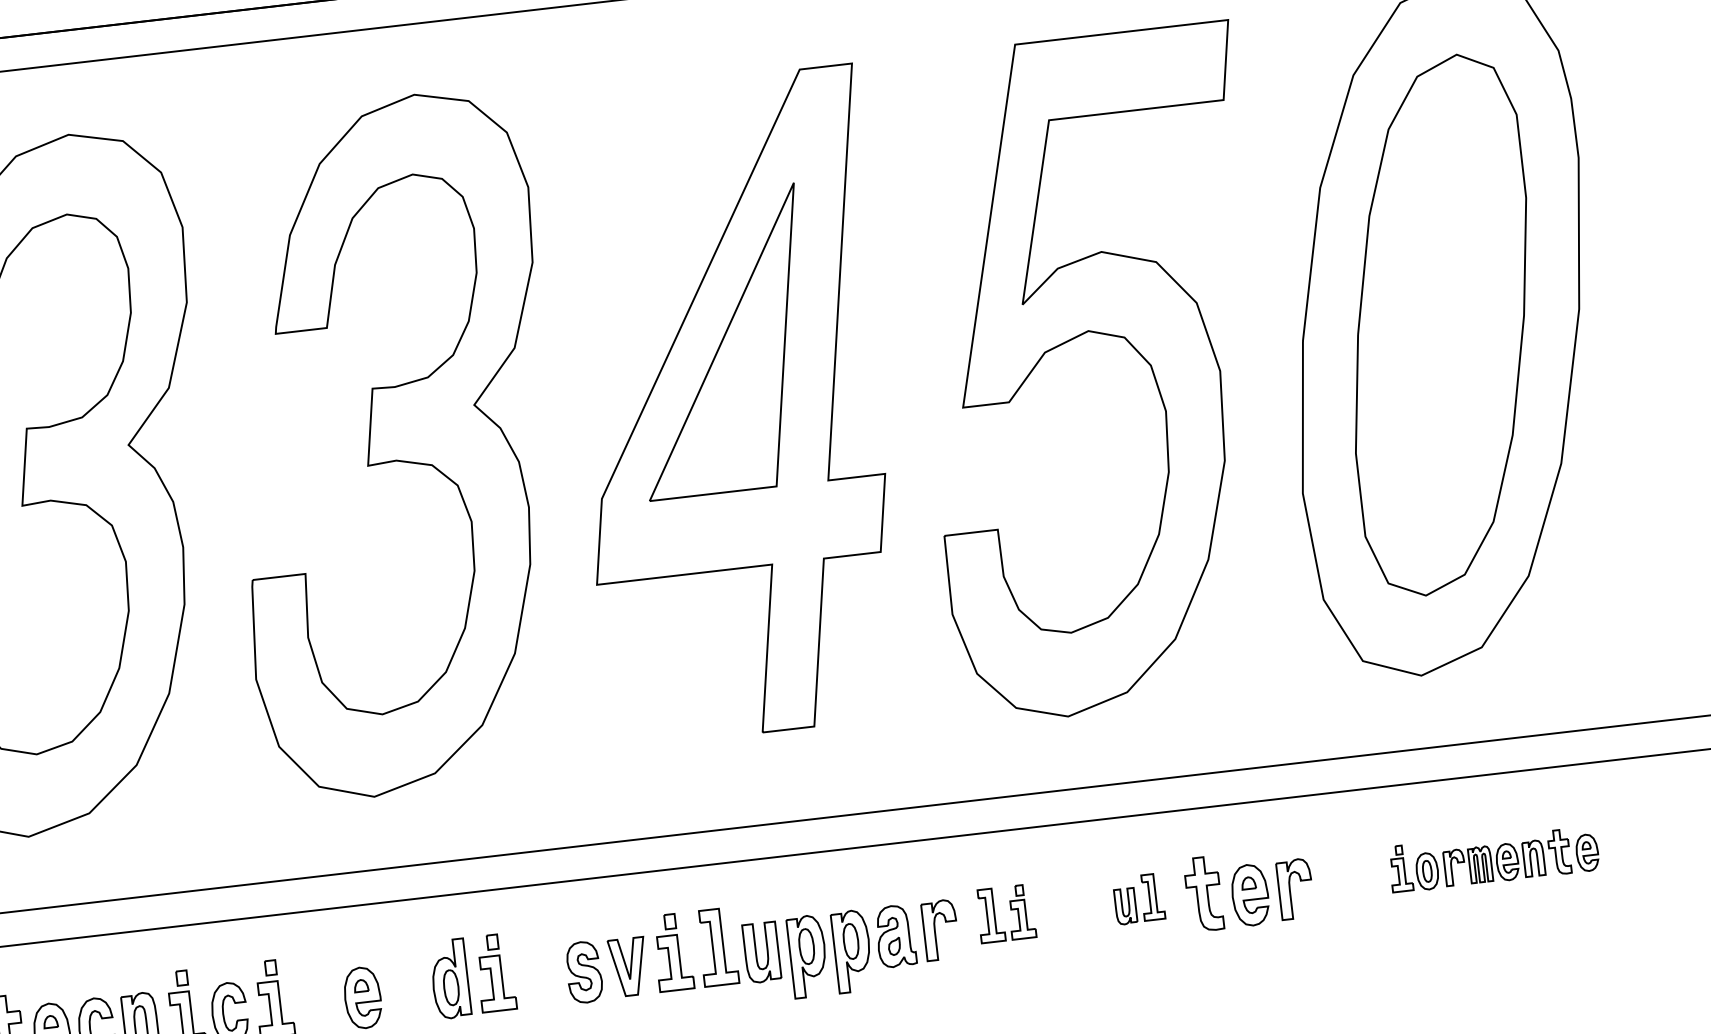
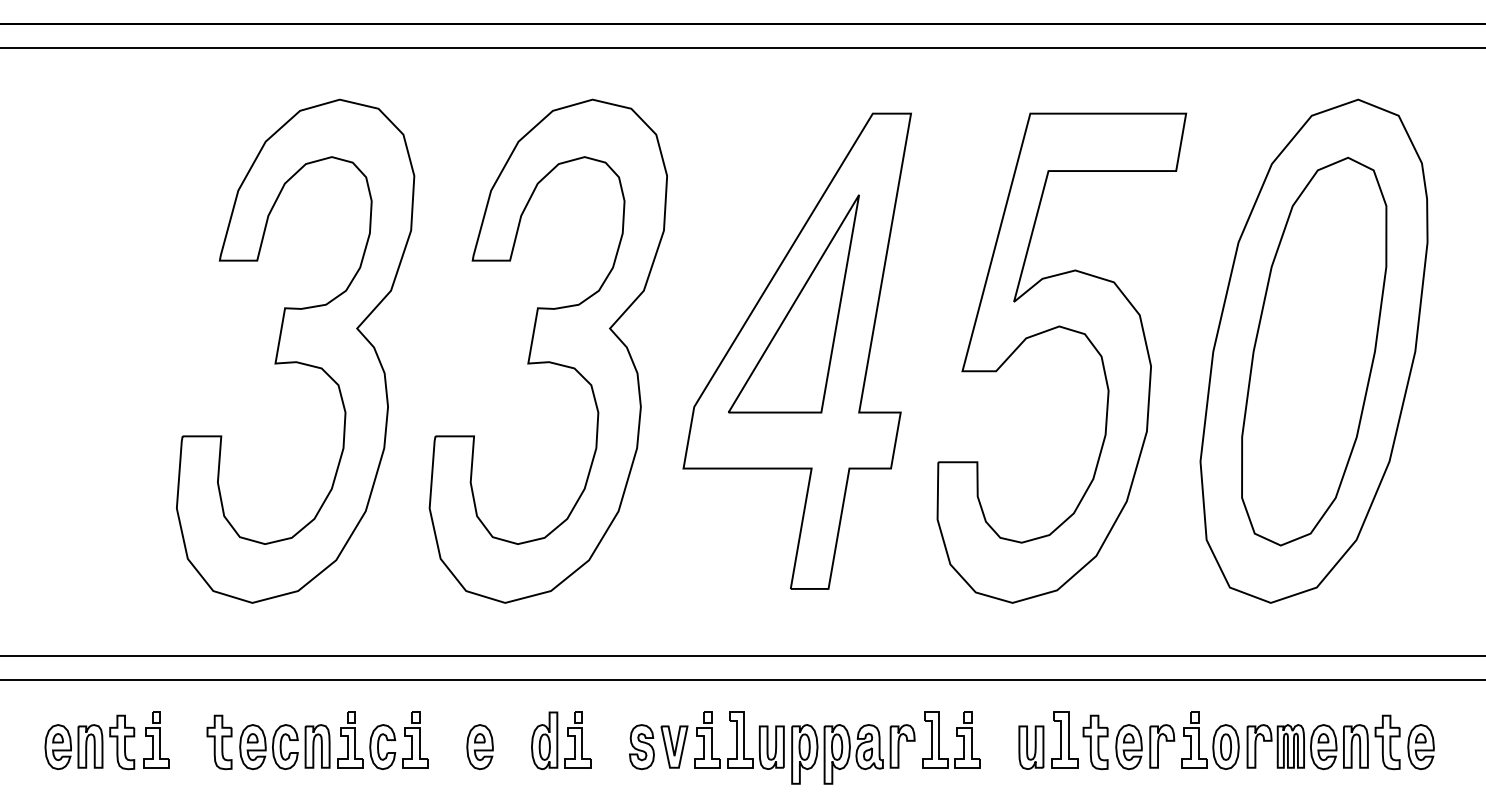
part: (1493, 857) -> (1307, 740), size x1.67
part: (1139, 898) -> (1048, 740), size x1.67
part: (1006, 912) -> (951, 739), size x1.43

